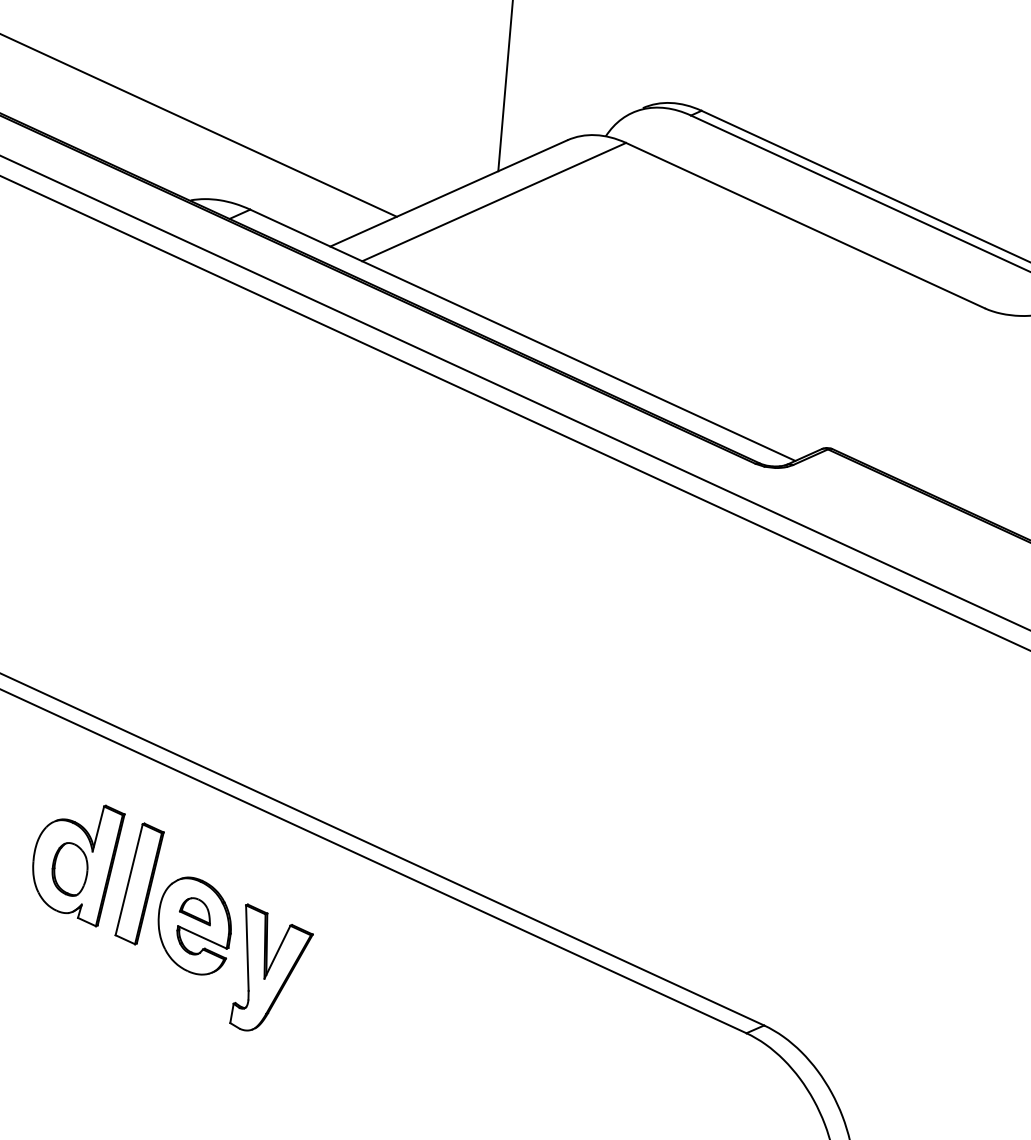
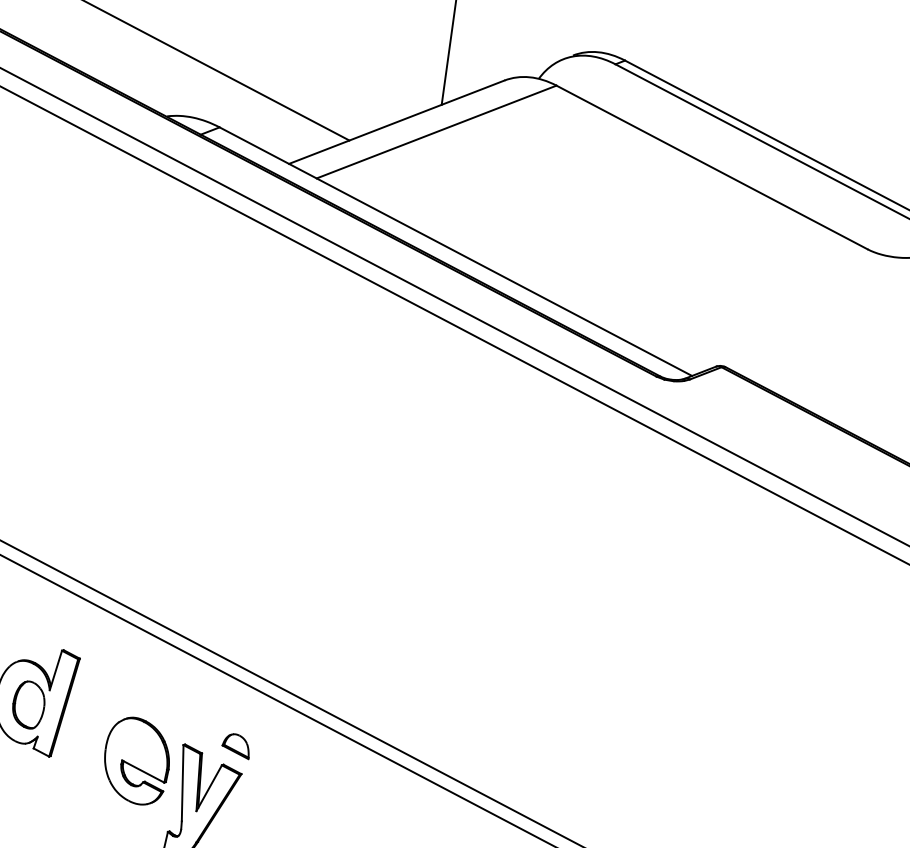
part: (139, 883) -> (89, 720), removed
part: (194, 911) -> (235, 746), moved

